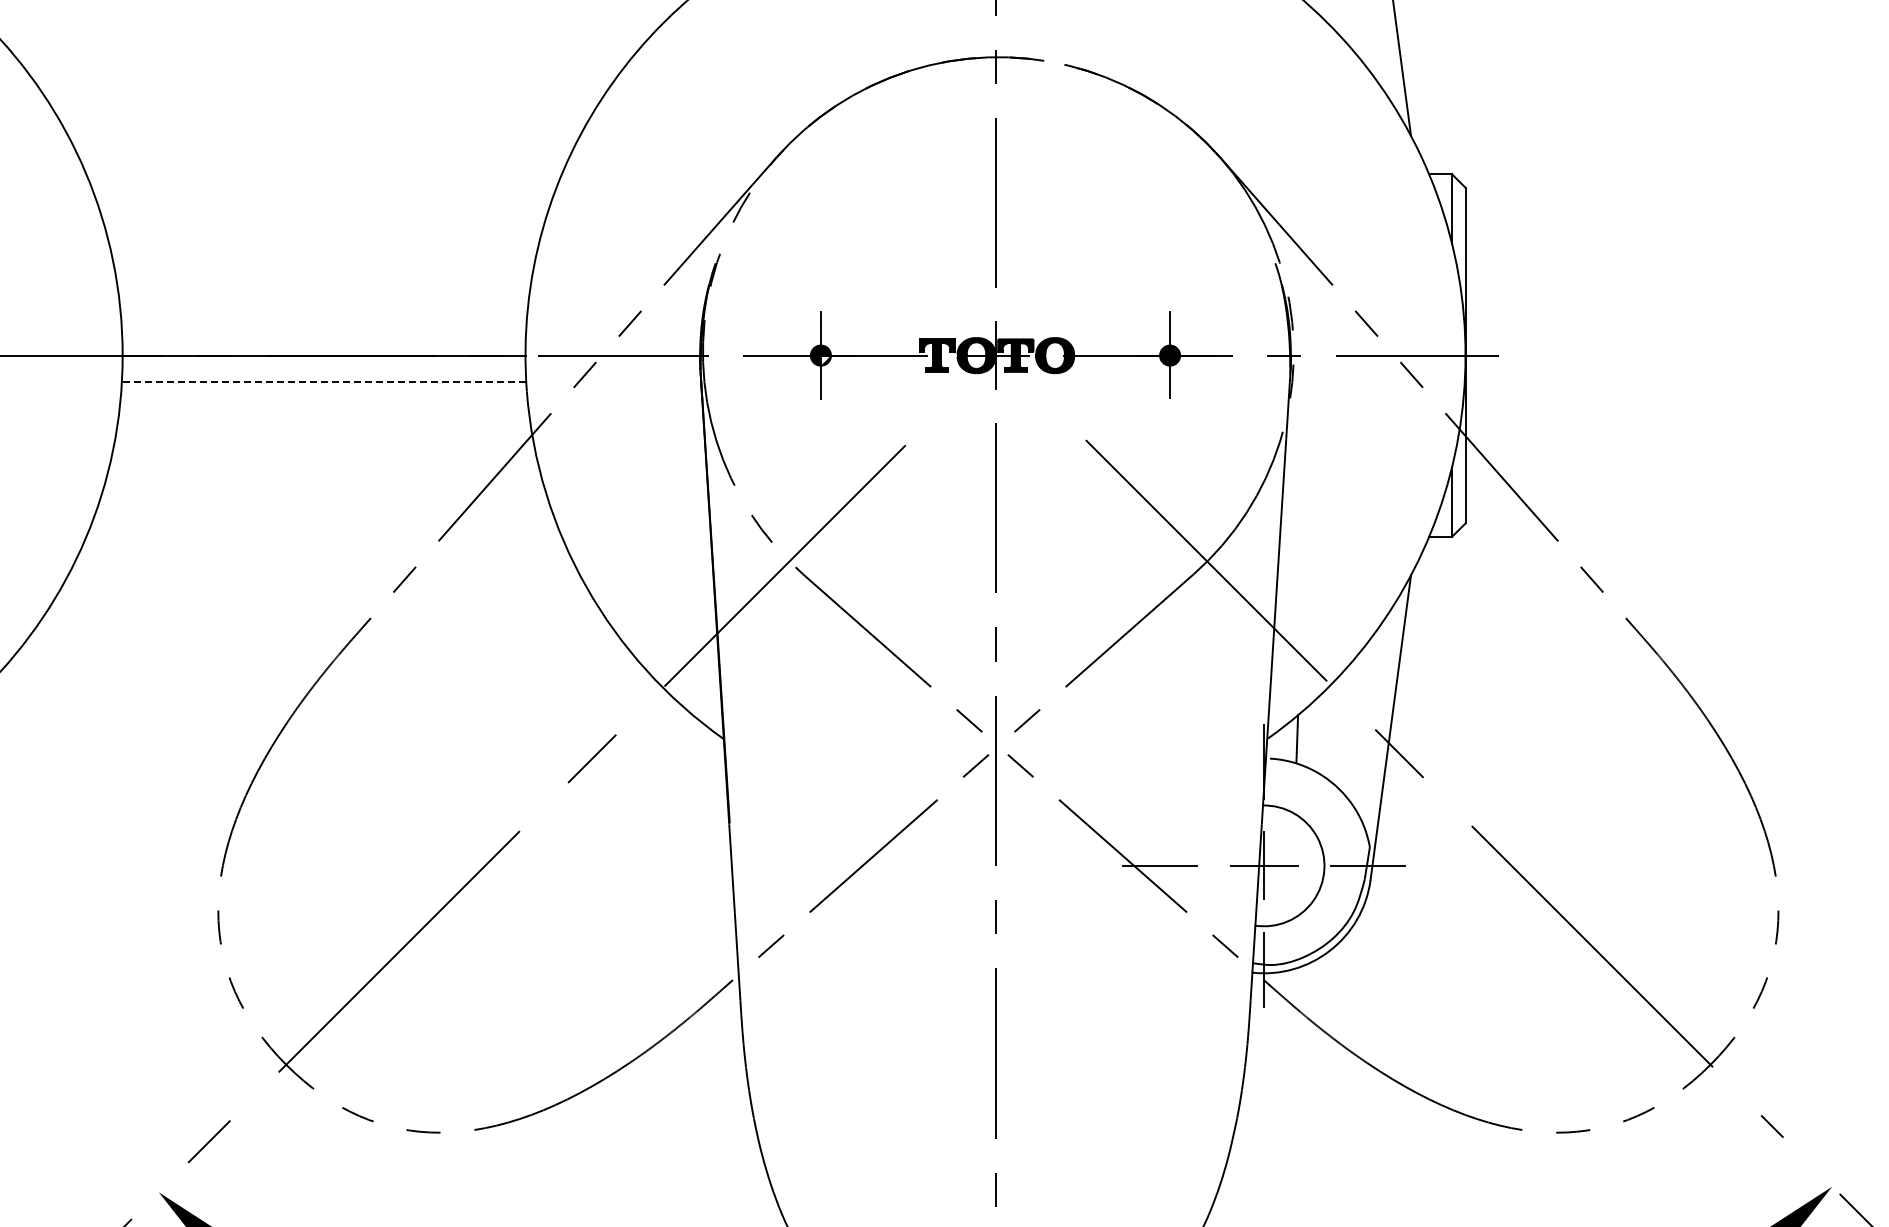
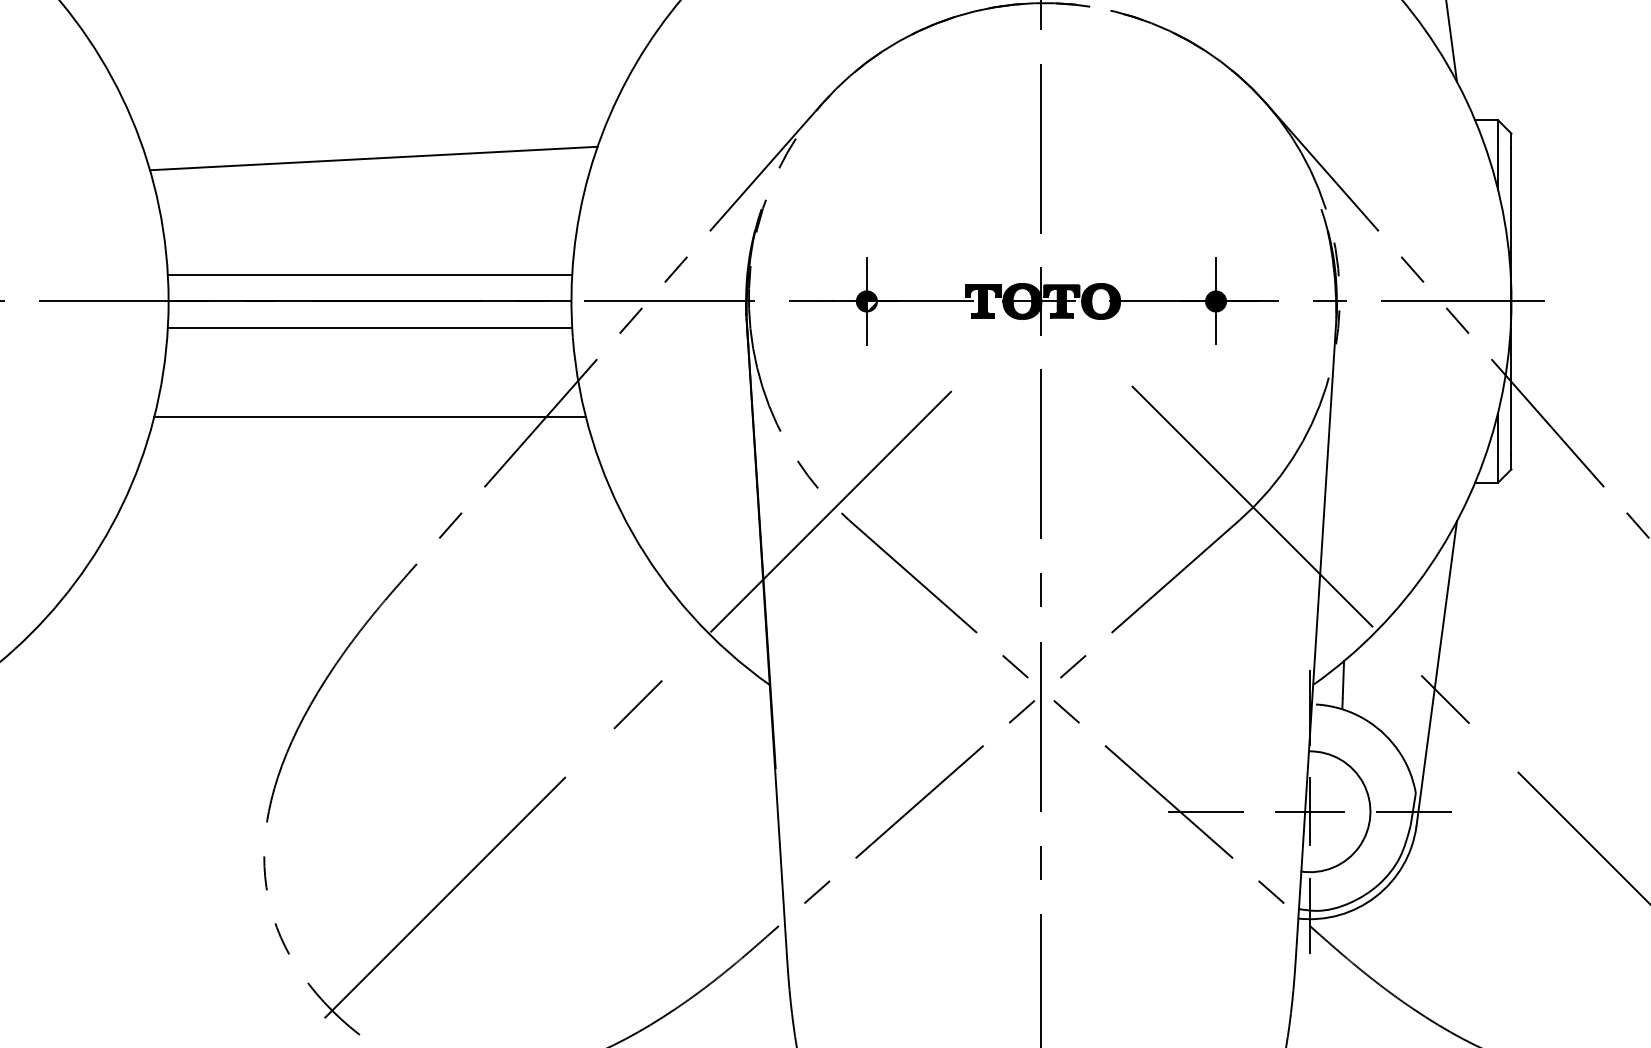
line: (327, 212) -> (373, 158), added
line: (323, 328) -> (369, 274), added
line: (323, 382) -> (369, 328), dashed -> solid
line: (324, 471) -> (370, 417), added

